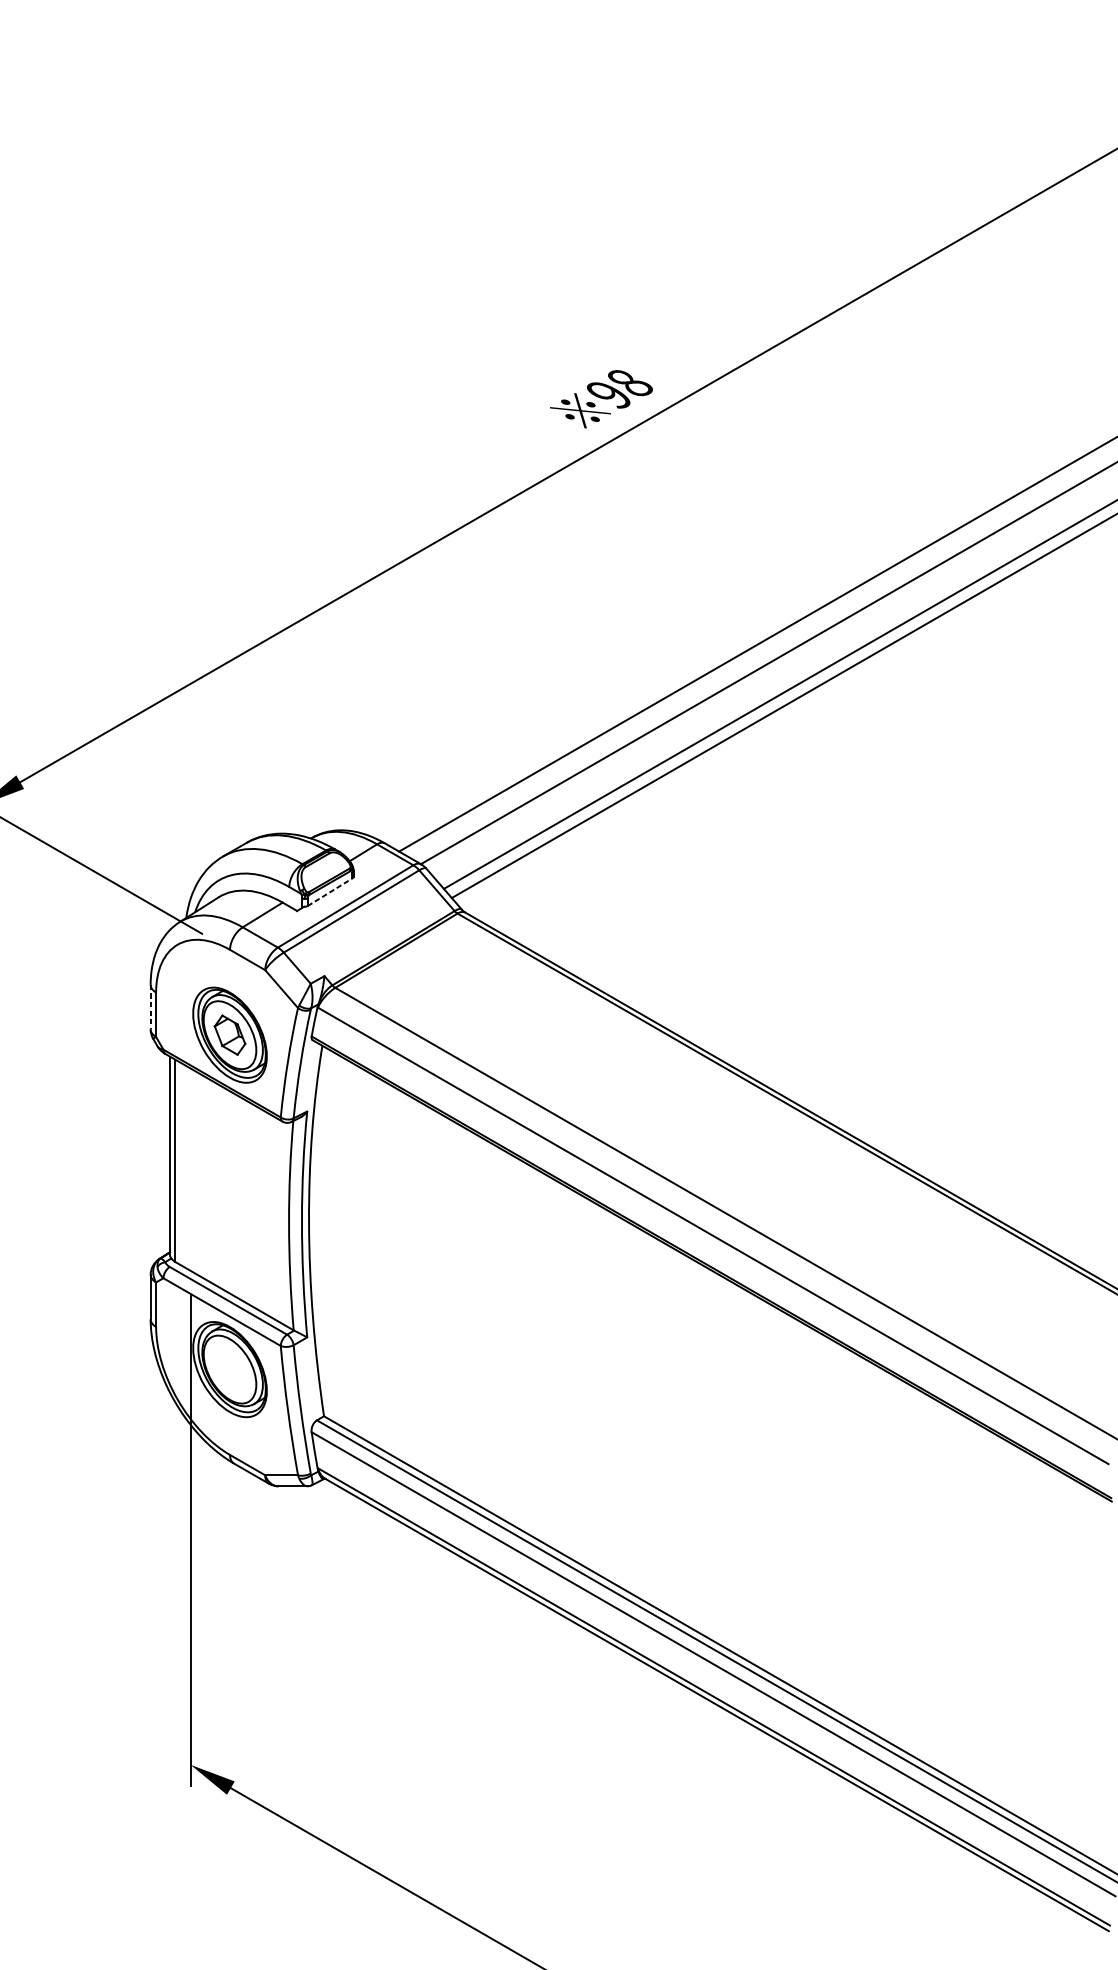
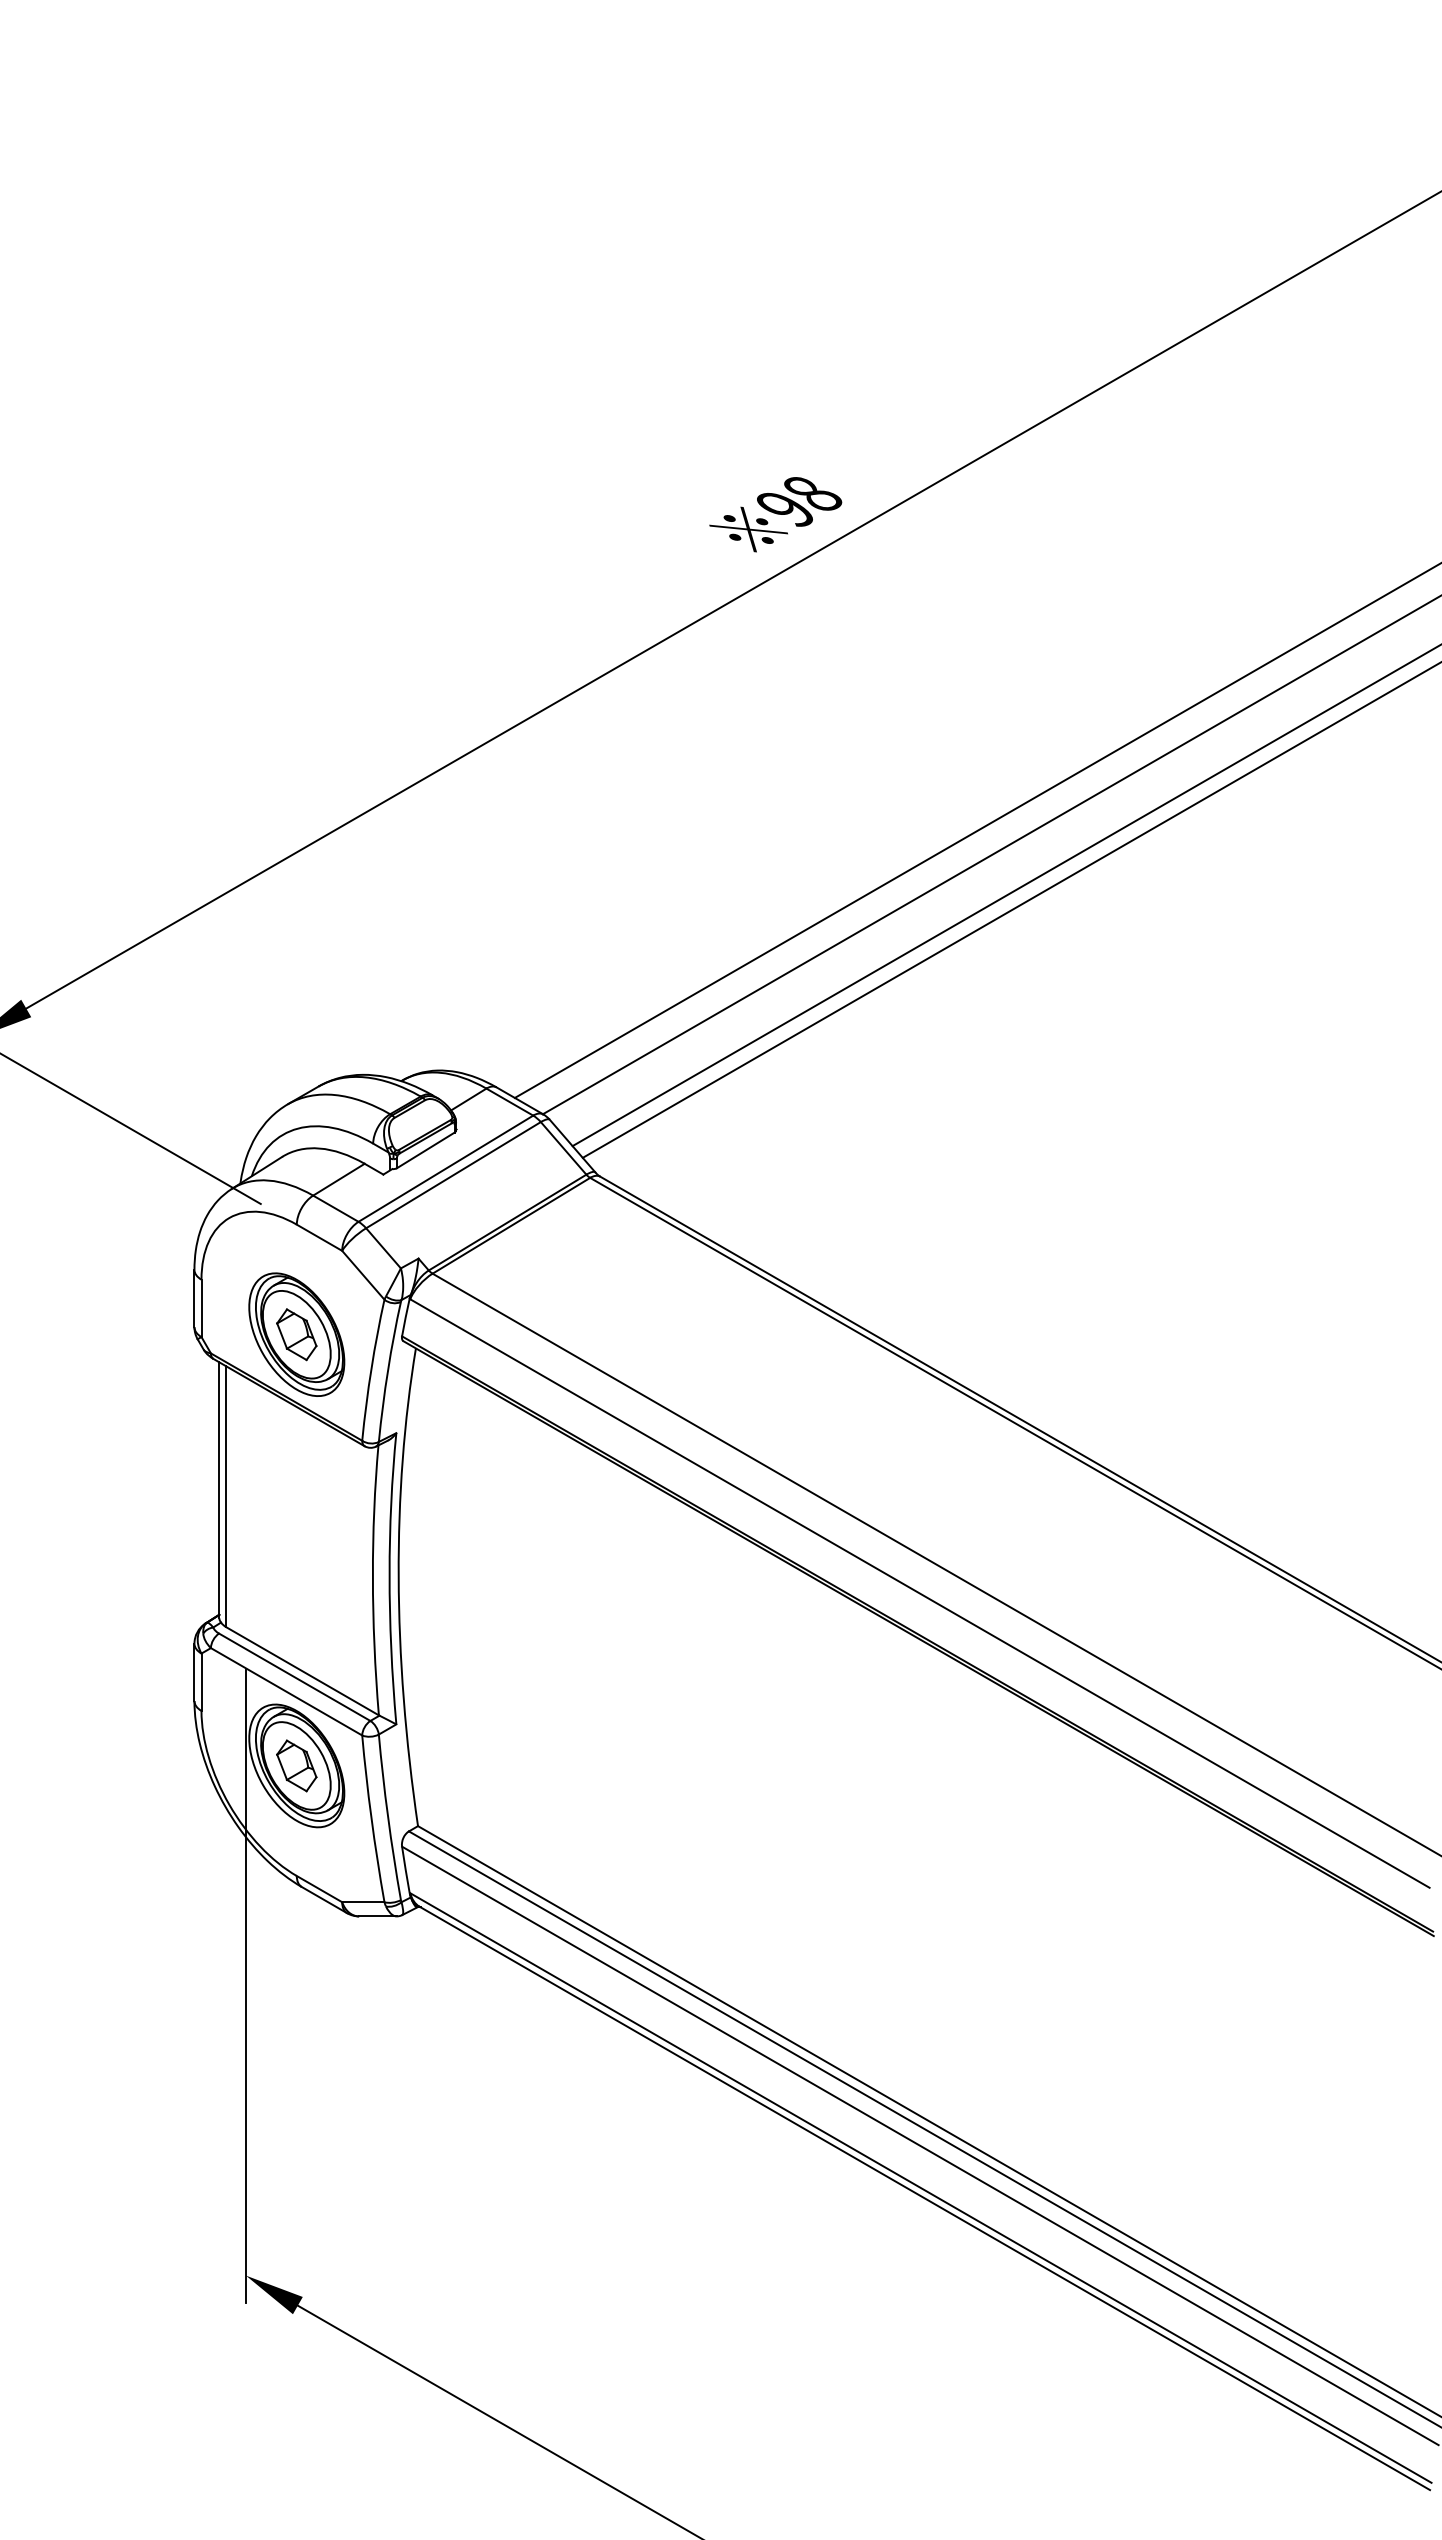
line: (329, 892) -> (425, 1150), dashed -> solid
line: (150, 1007) -> (194, 1298), dashed -> solid
part: (229, 1369) -> (296, 1765), added

